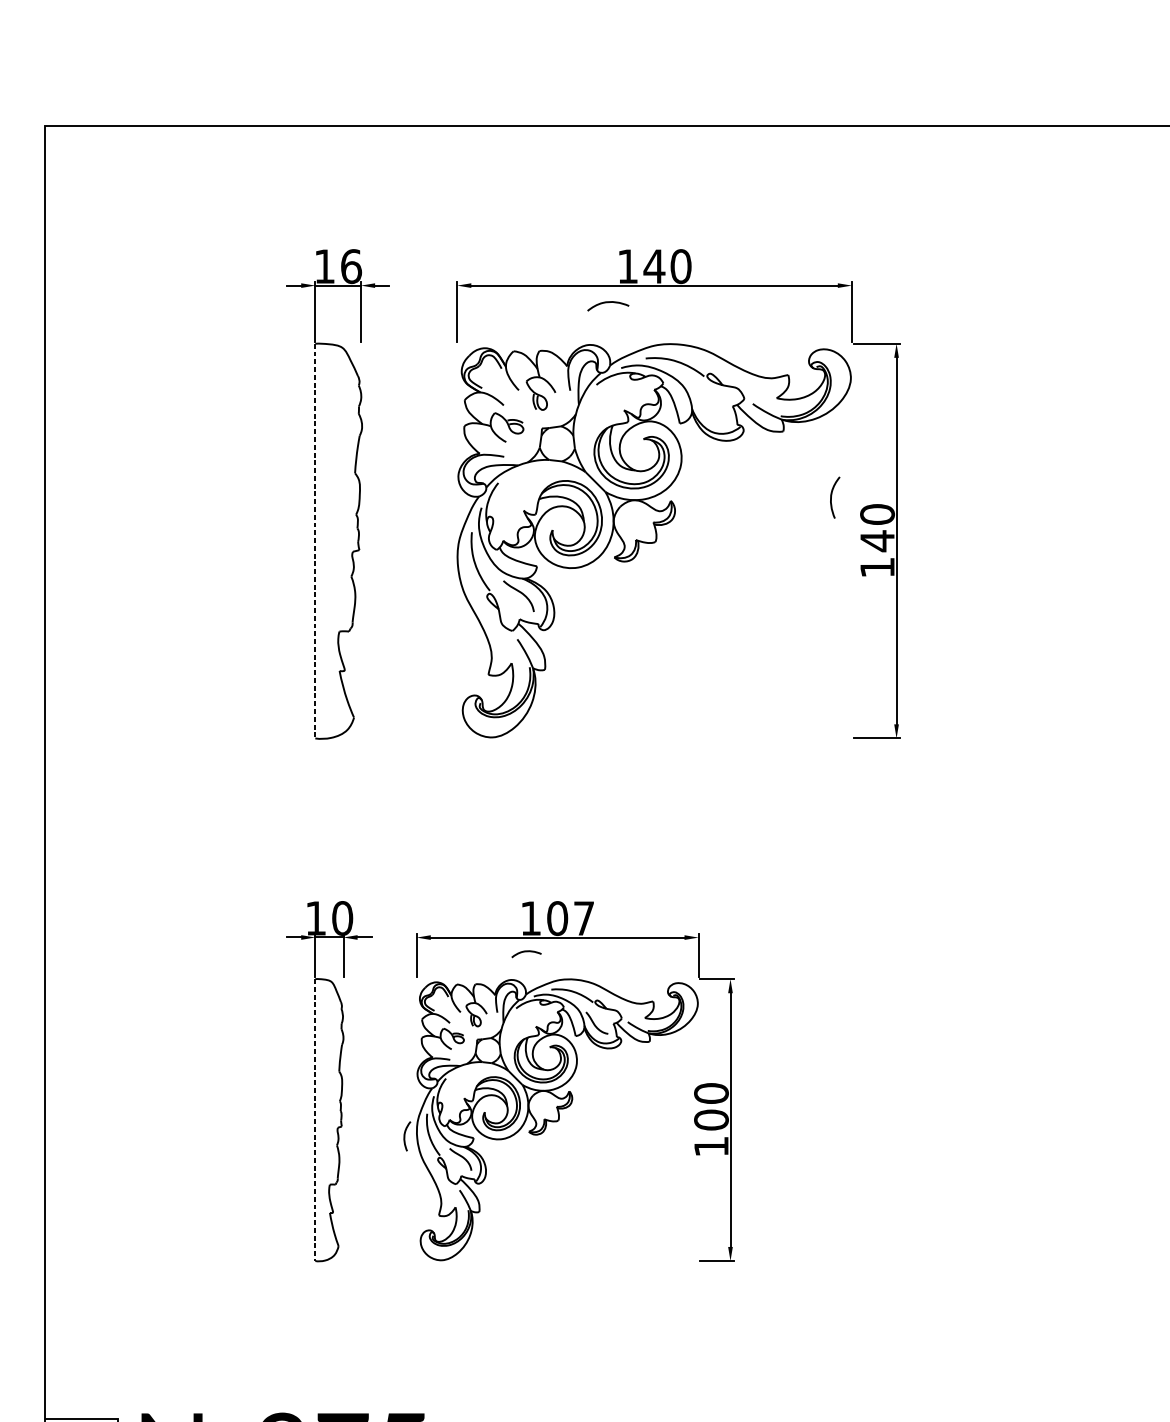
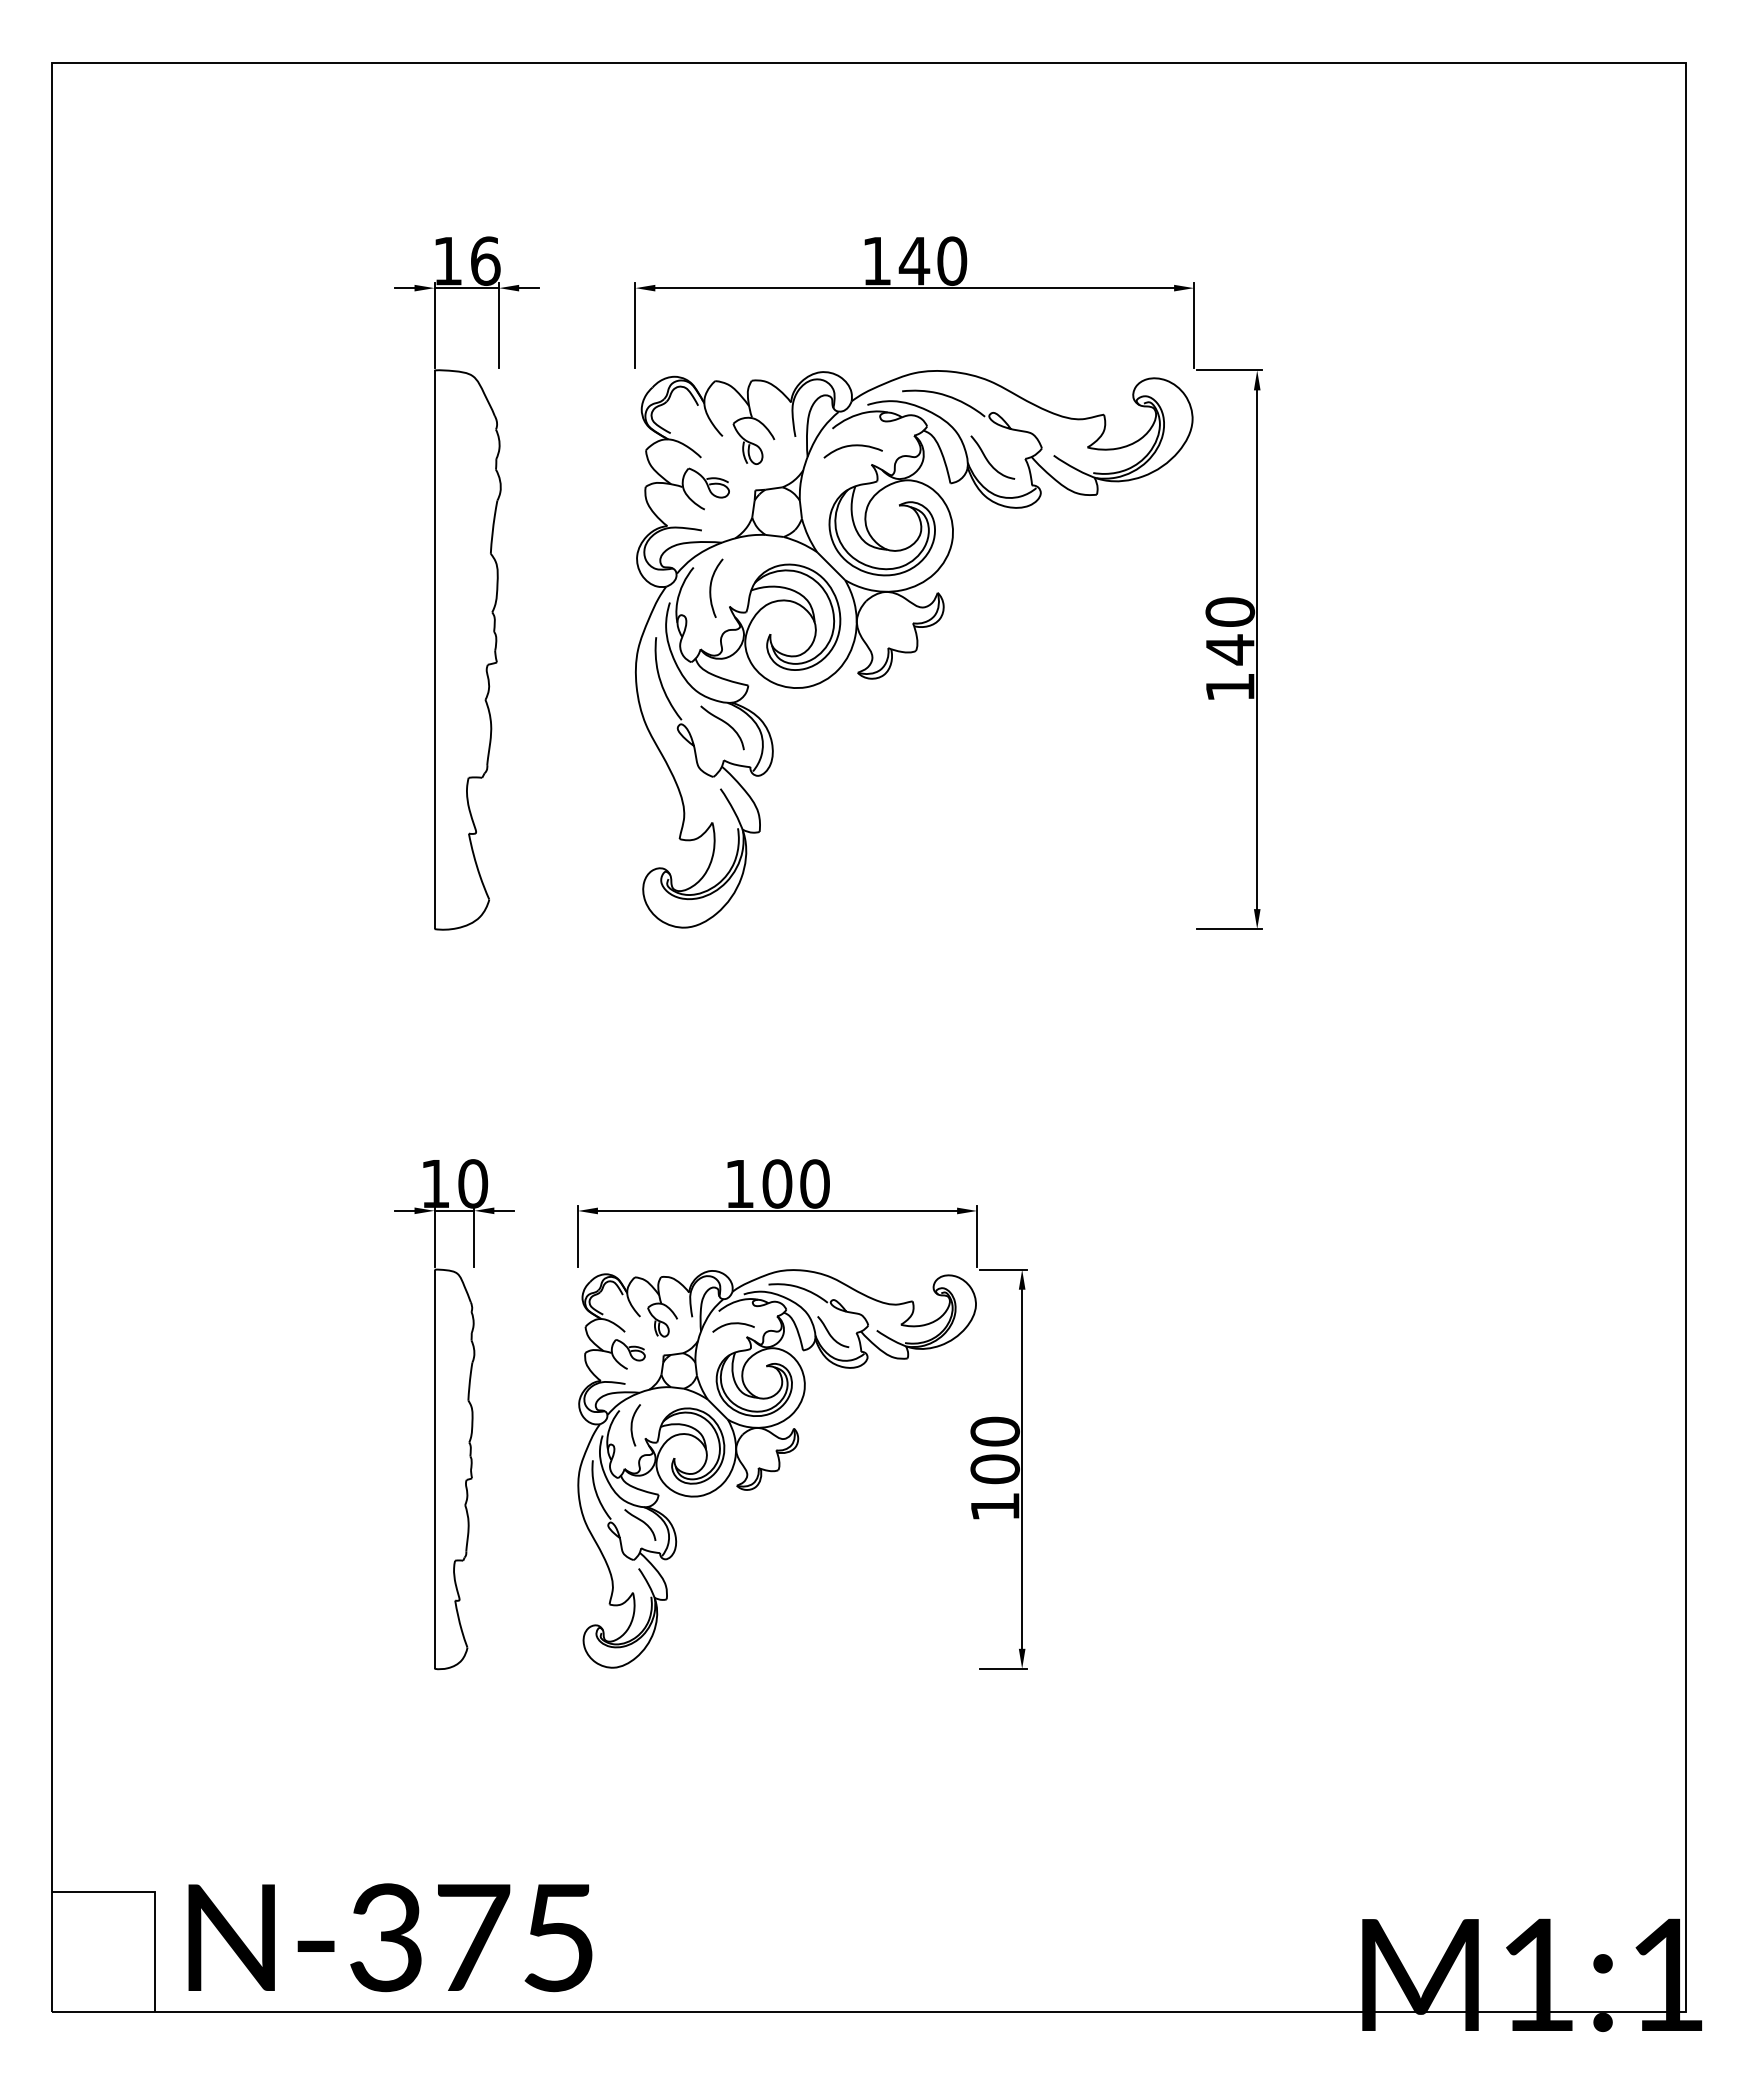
curve: (607, 302) -> (852, 446), moved
curve: (706, 407) -> (988, 460), added
curve: (831, 497) -> (711, 587), moved
line: (315, 541) -> (434, 650), dashed -> solid
text: (583, 918) -> (814, 1183), 107 -> 100
curve: (526, 952) -> (733, 1324), moved
line: (315, 1120) -> (434, 1469), dashed -> solid
curve: (405, 1136) -> (632, 1425), moved

